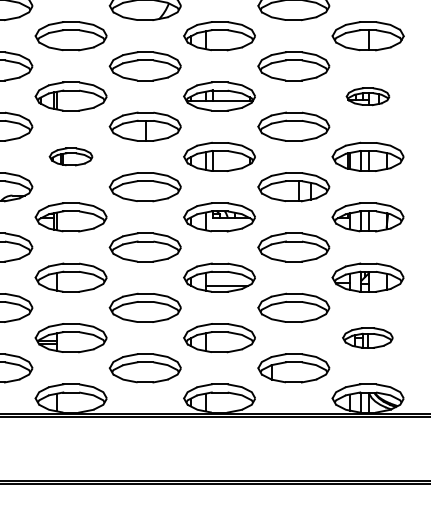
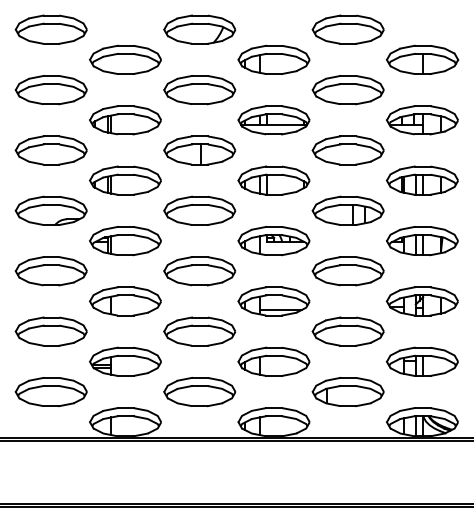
part: (368, 96) -> (422, 120), size x1.67
part: (71, 156) -> (125, 180), size x1.67
part: (367, 337) -> (421, 361), size x1.43

